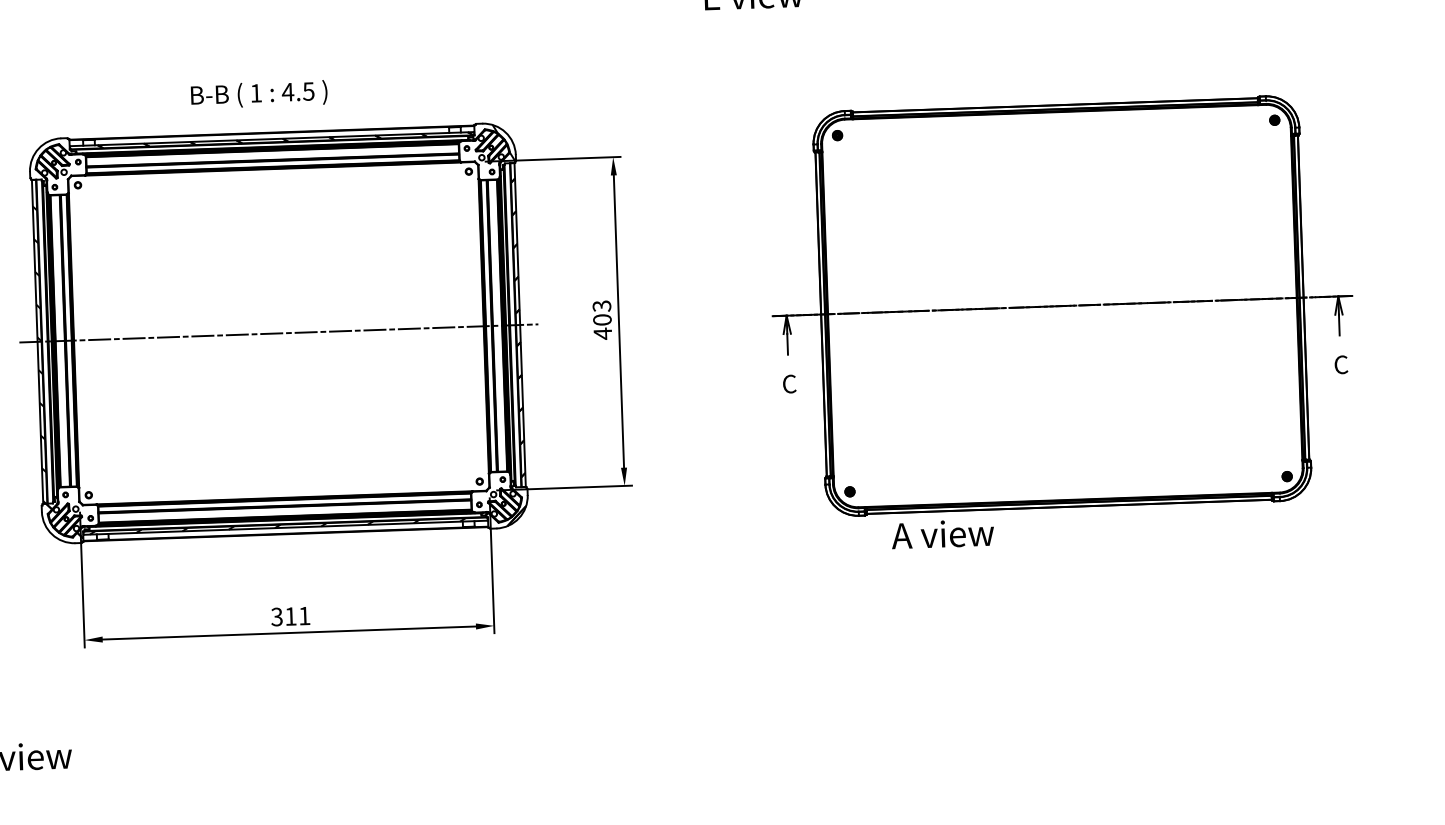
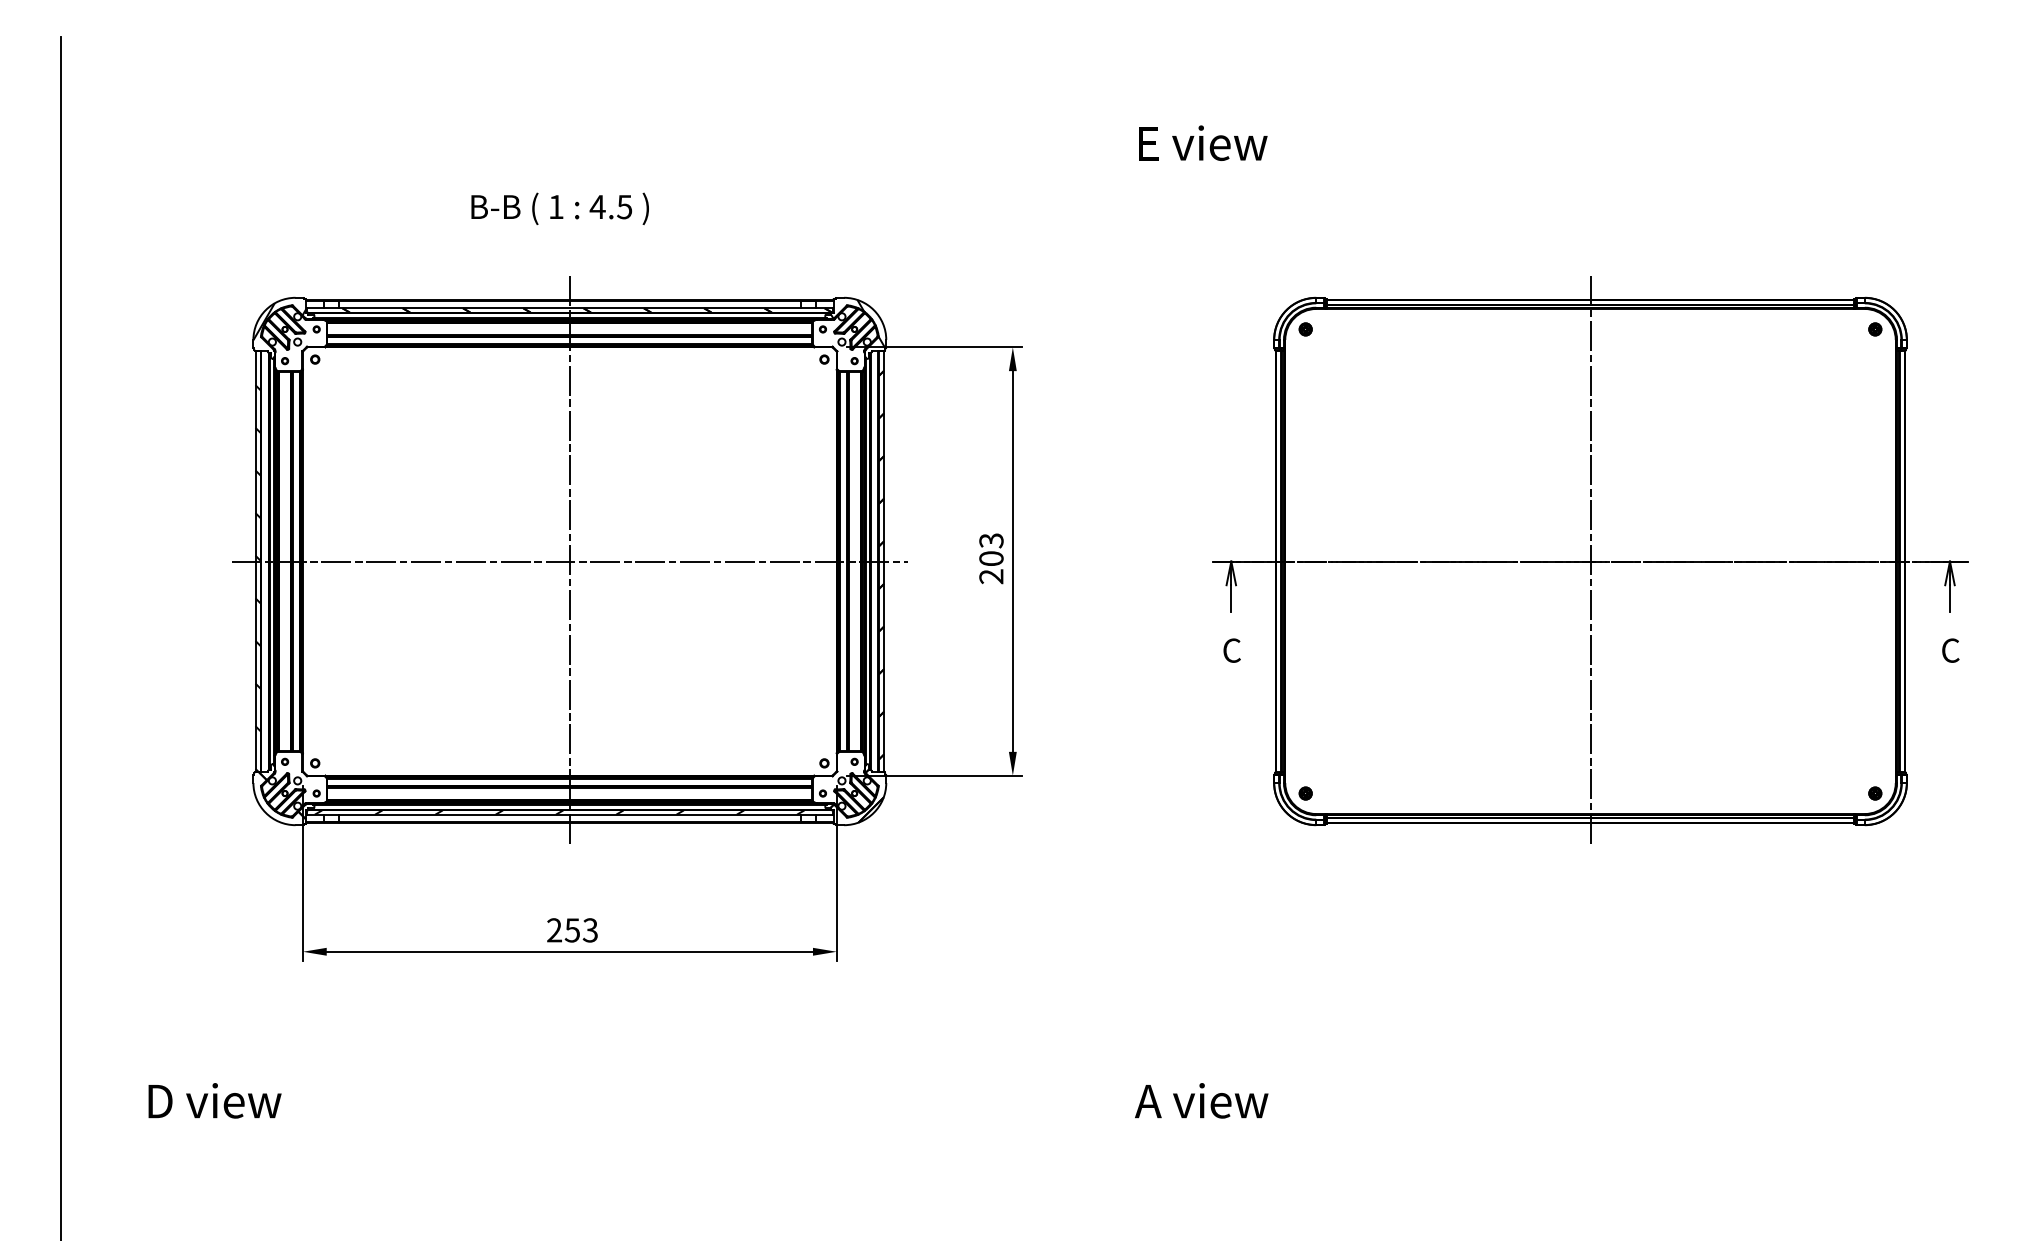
text: (258, 94) -> (559, 208), moved
hatch: (49, 156) -> (279, 321), added
line: (1062, 306) -> (1590, 561), added
line: (278, 333) -> (569, 561), added
text: (602, 333) -> (991, 576), 403 -> 203
text: (942, 533) -> (1201, 1100), moved
text: (290, 616) -> (571, 930), 311 -> 253

